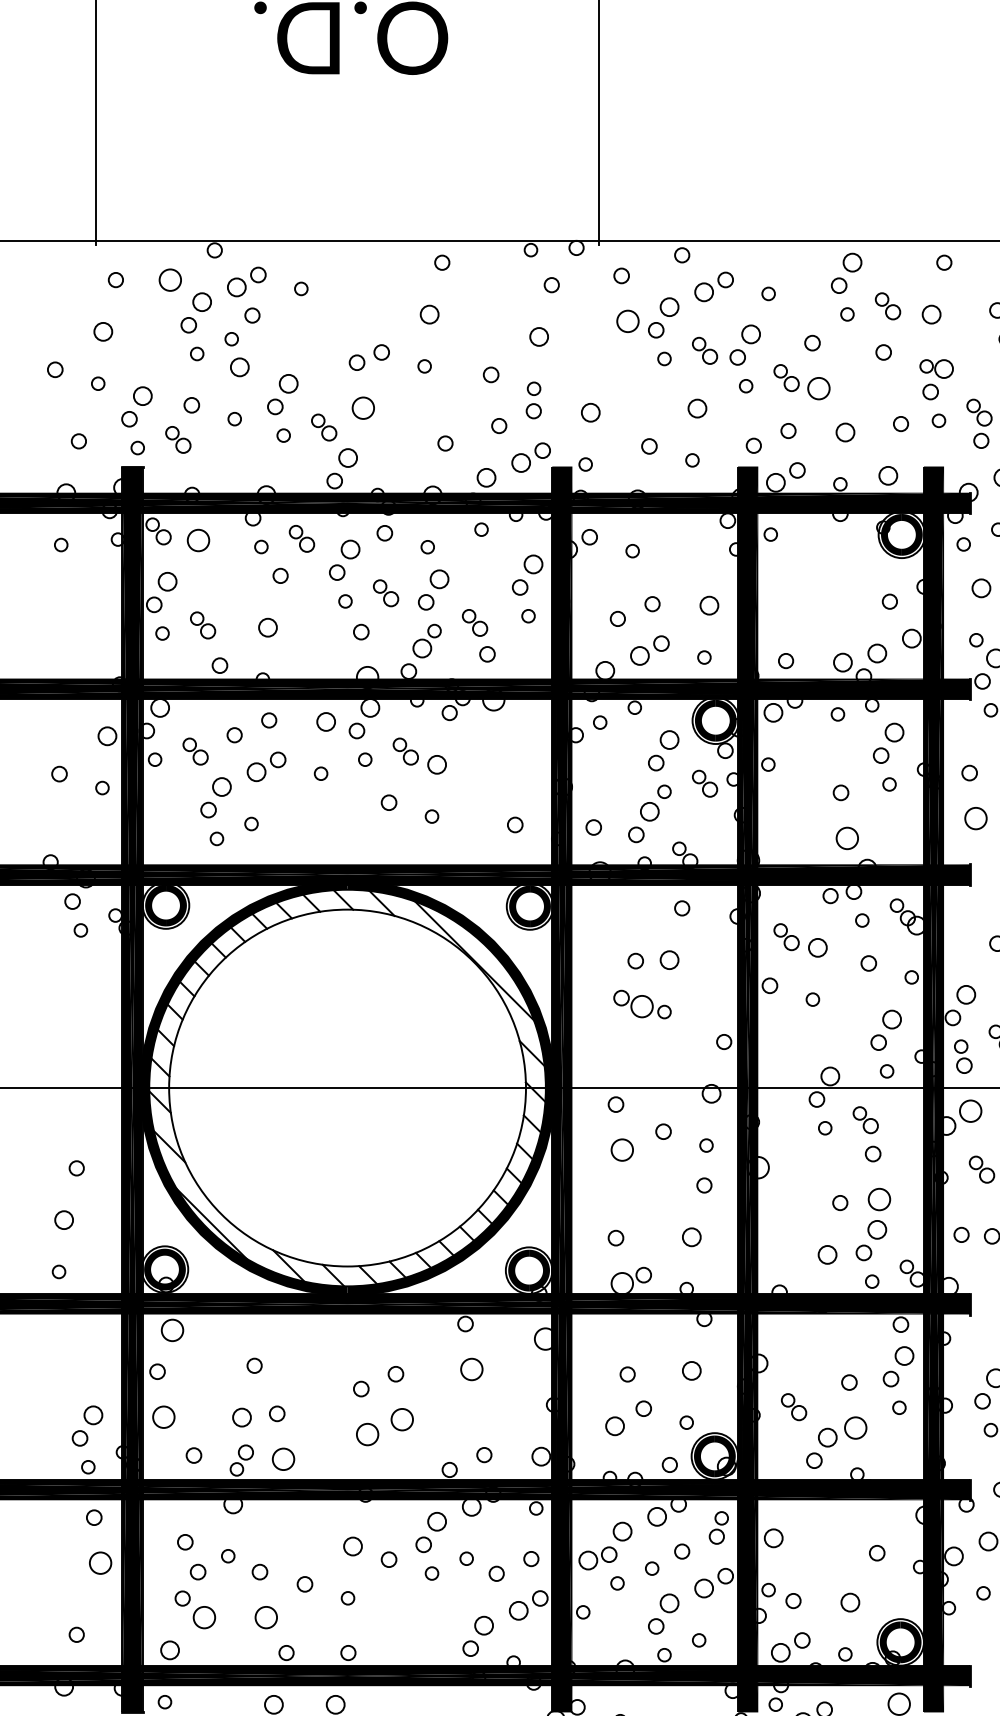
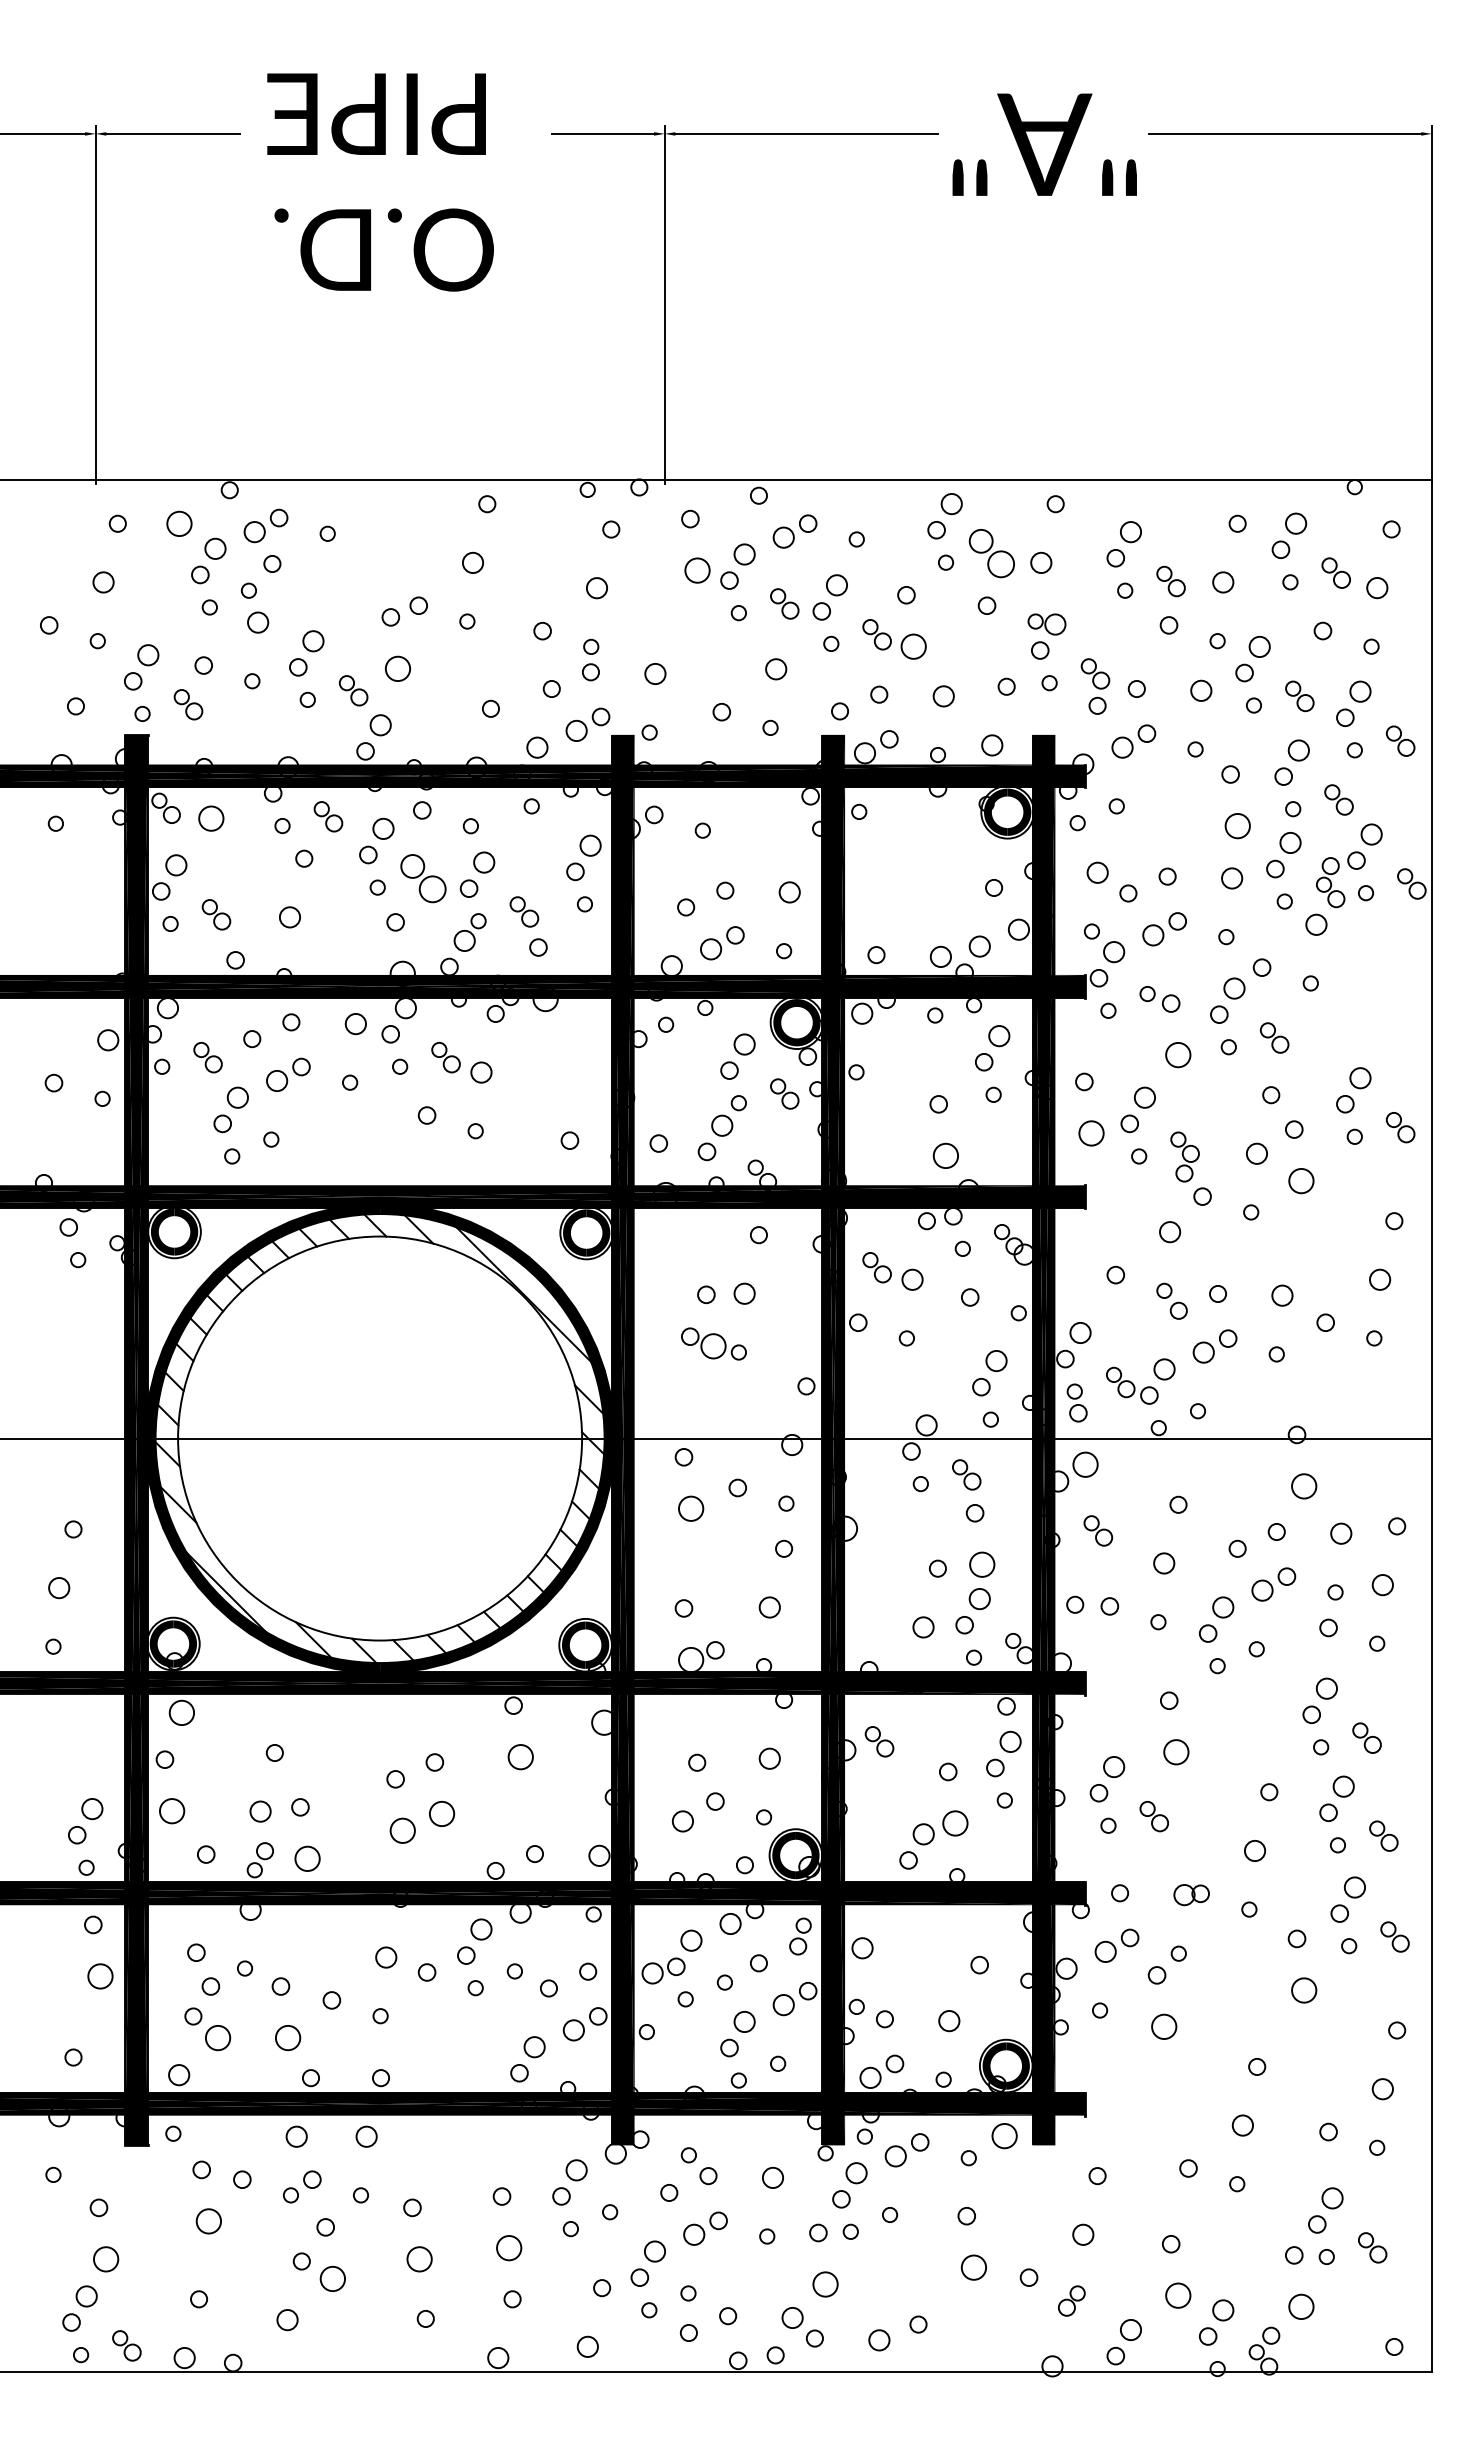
part: (887, 306) -> (991, 553), size x1.6
part: (385, 592) -> (423, 877), size x1.6
part: (793, 1406) -> (879, 1741), moved

